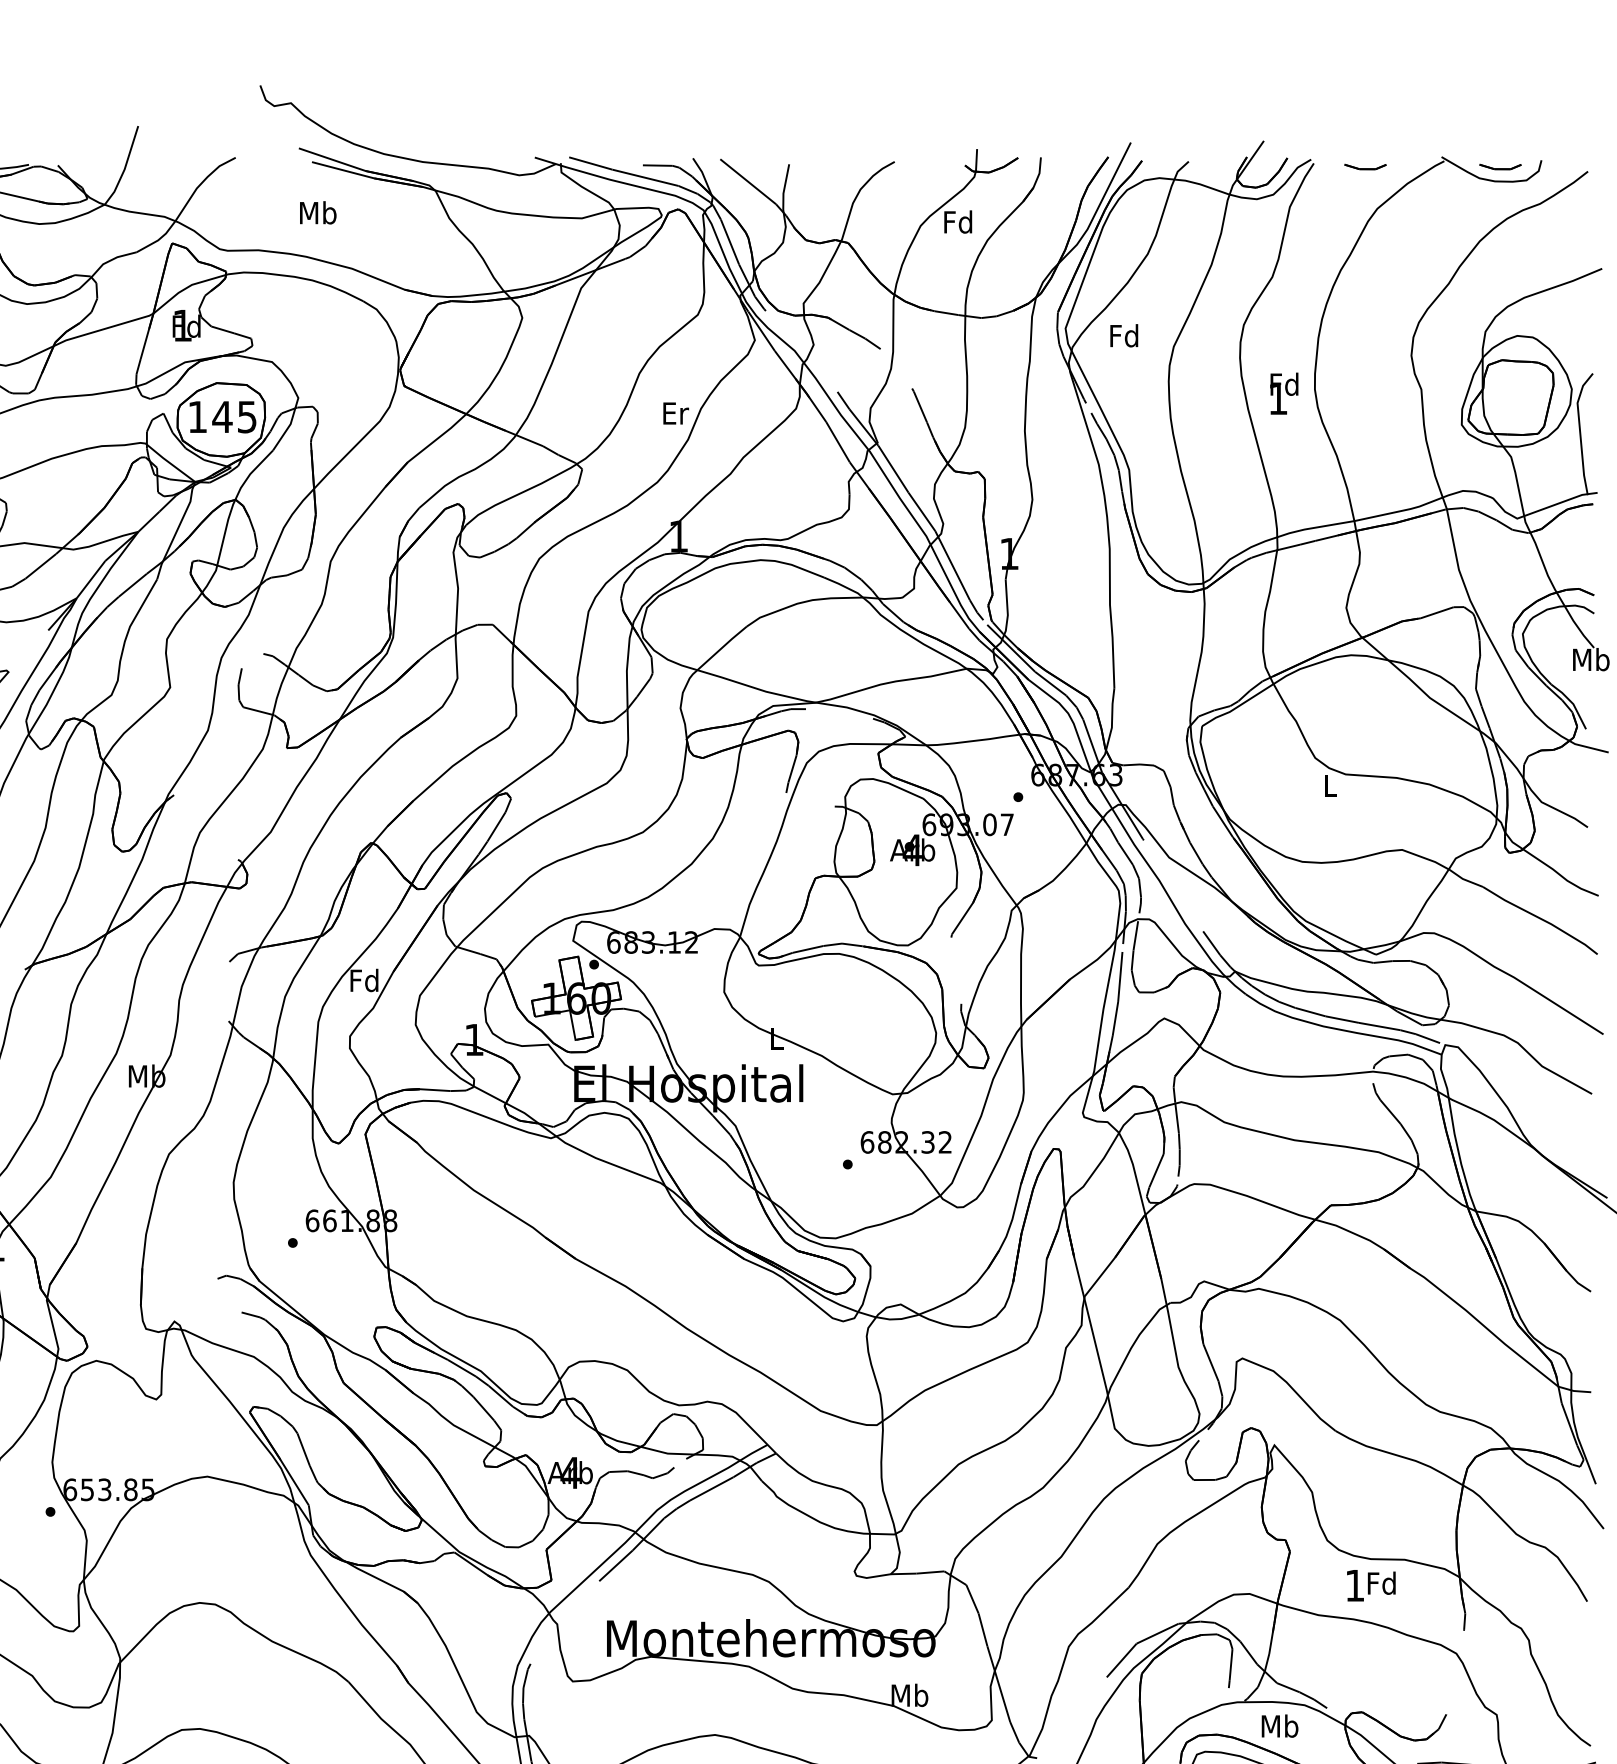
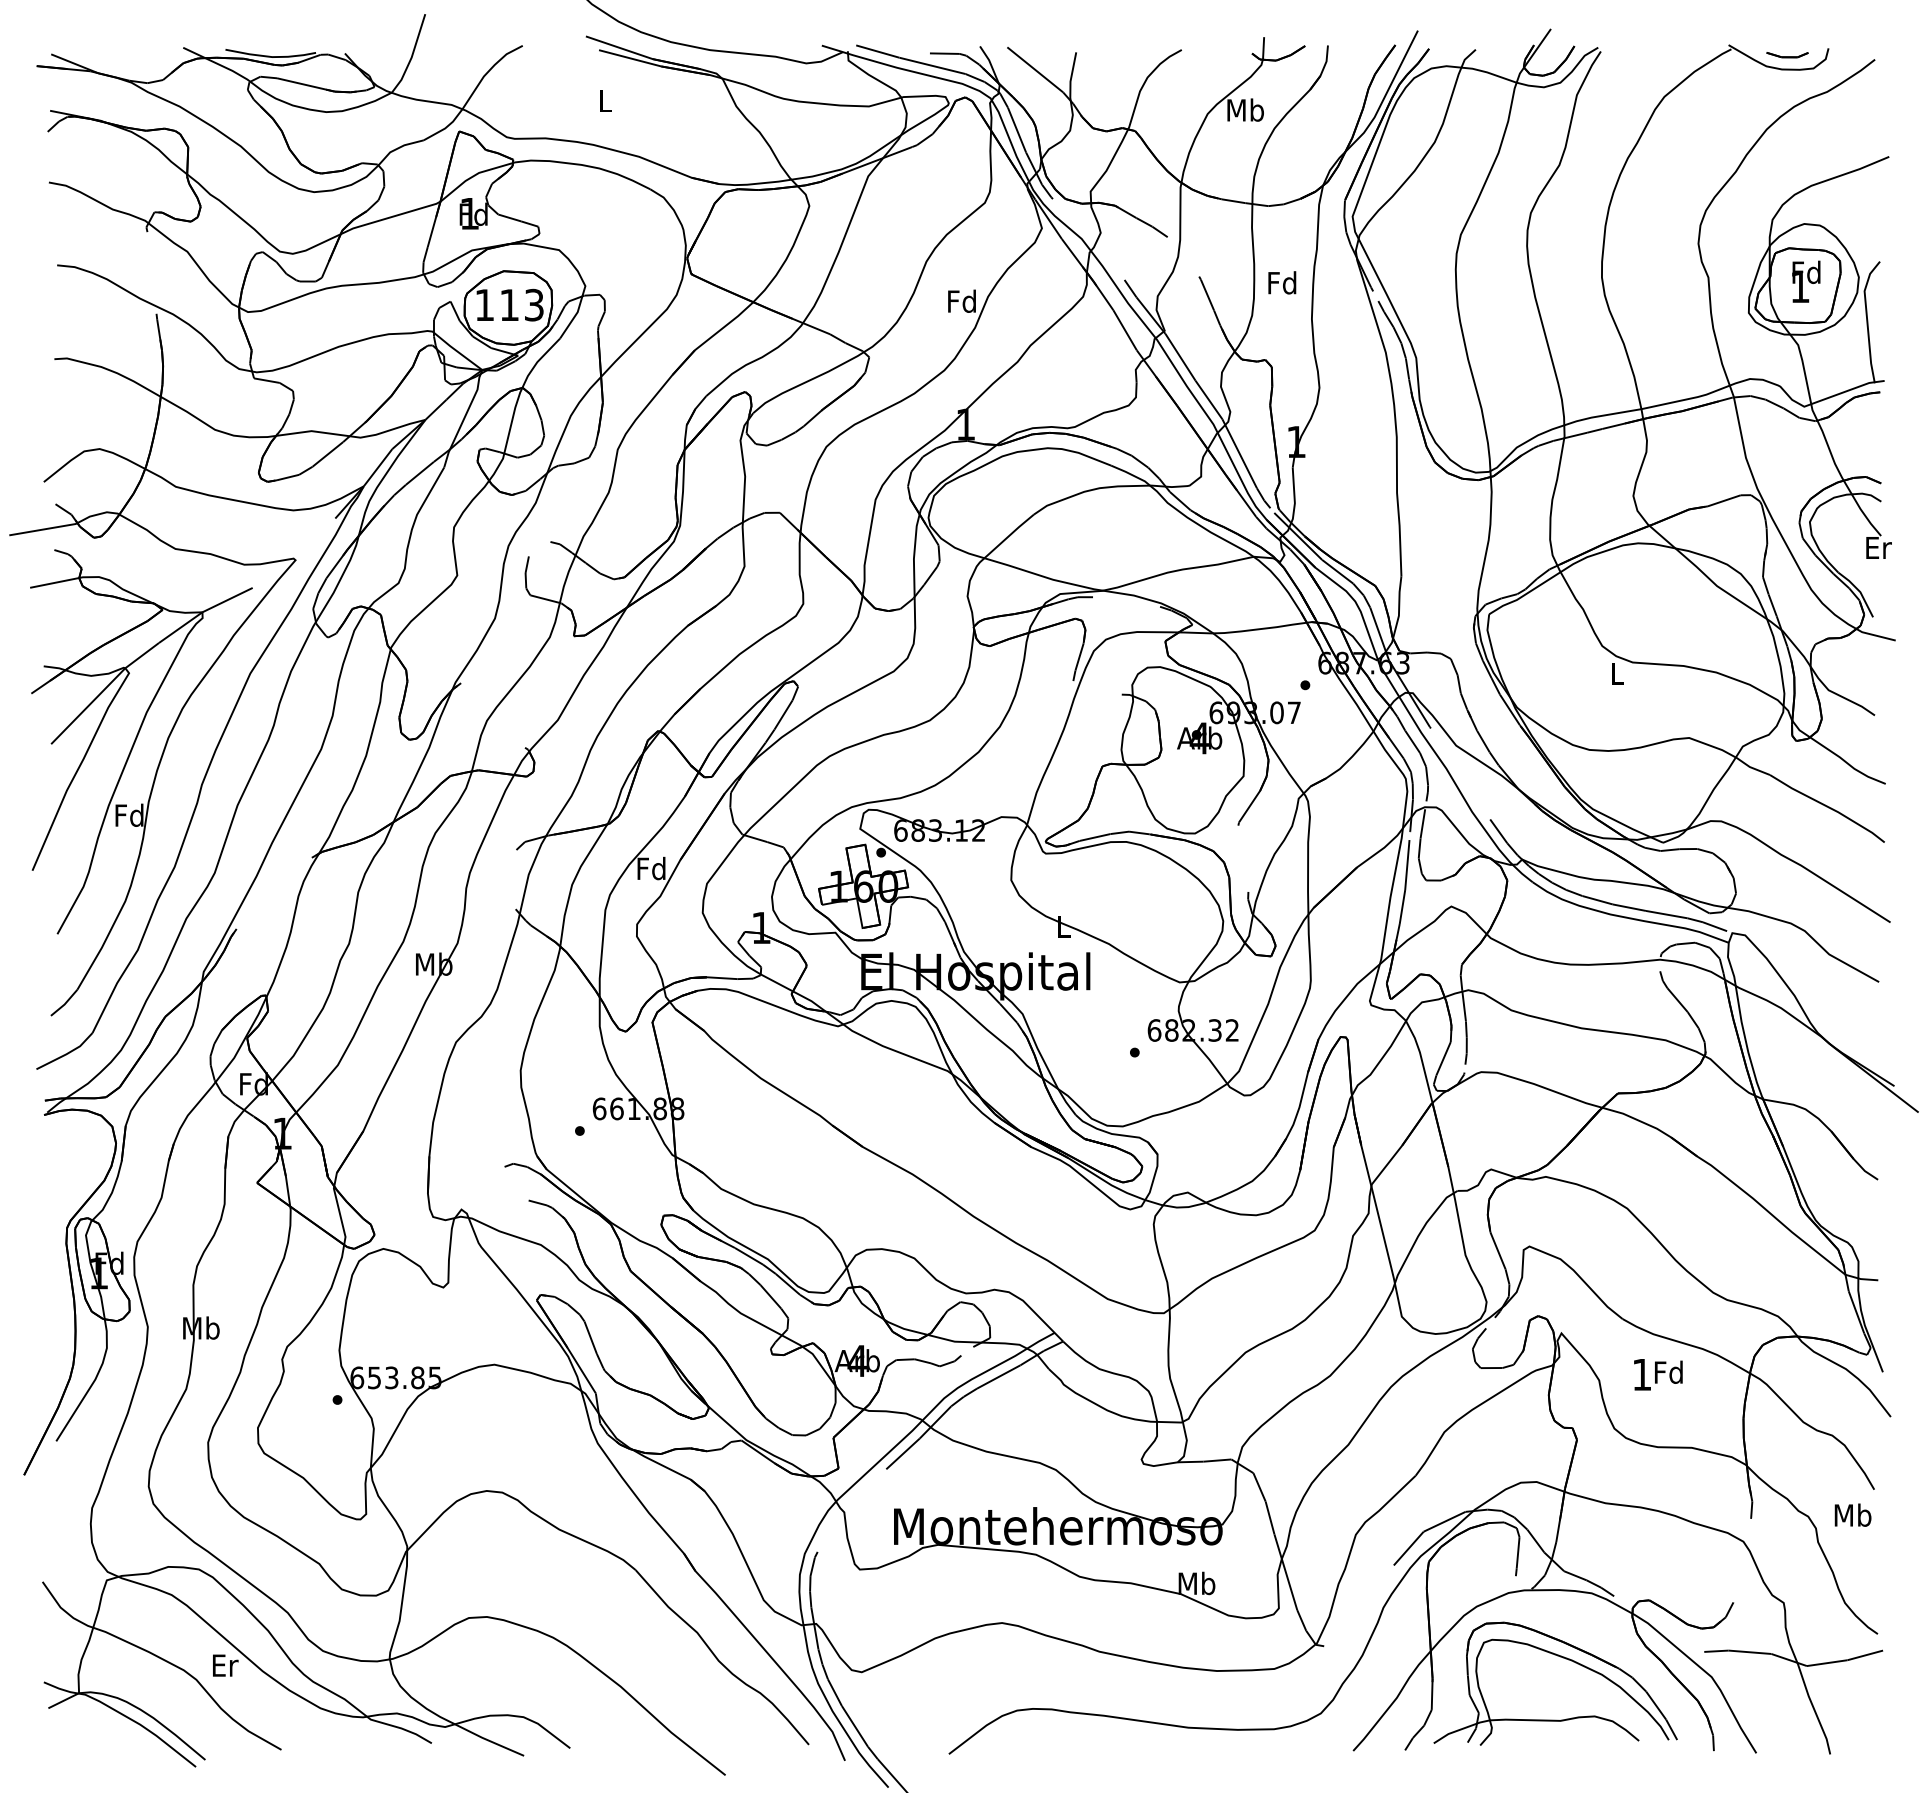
part: (1365, 167) -> (1652, 55), removed
text: (318, 212) -> (605, 100), Mb -> L
text: (958, 221) -> (1245, 109), Fd -> Mb
text: (1124, 335) -> (1282, 282), moved
text: (1284, 393) -> (1806, 281), moved
text: (675, 412) -> (962, 300), Er -> Fd
text: (234, 416) -> (521, 304), 145 -> 113
text: (1591, 659) -> (1878, 547), Mb -> Er
text: (1371, 1585) -> (1658, 1374), moved
text: (1279, 1725) -> (1852, 1514), moved

